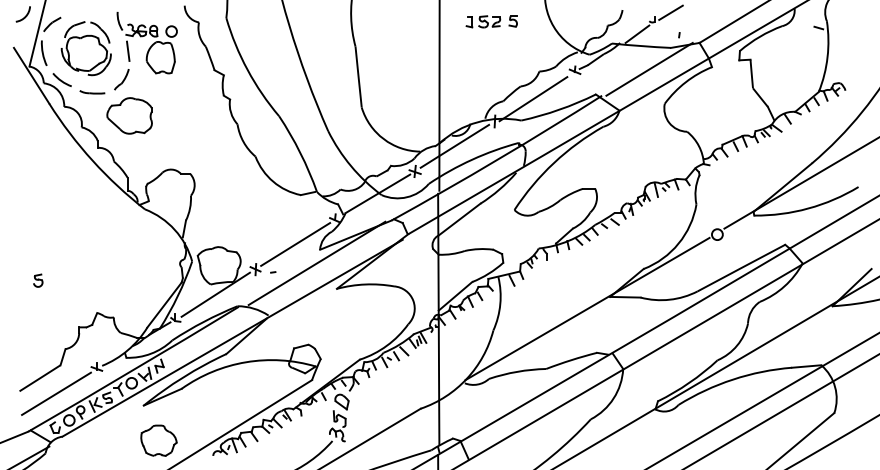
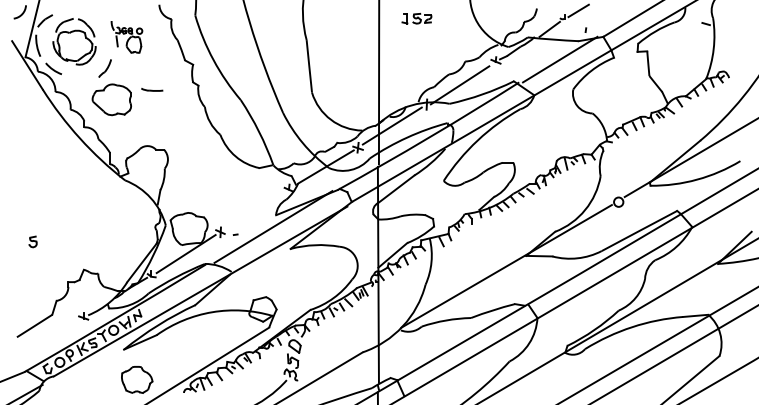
part: (512, 21) -> (442, 18), removed
part: (146, 43) -> (126, 37), size x0.6
part: (92, 92) -> (152, 89), moved
line: (295, 244) -> (254, 210), removed
line: (56, 393) -> (48, 339), removed

